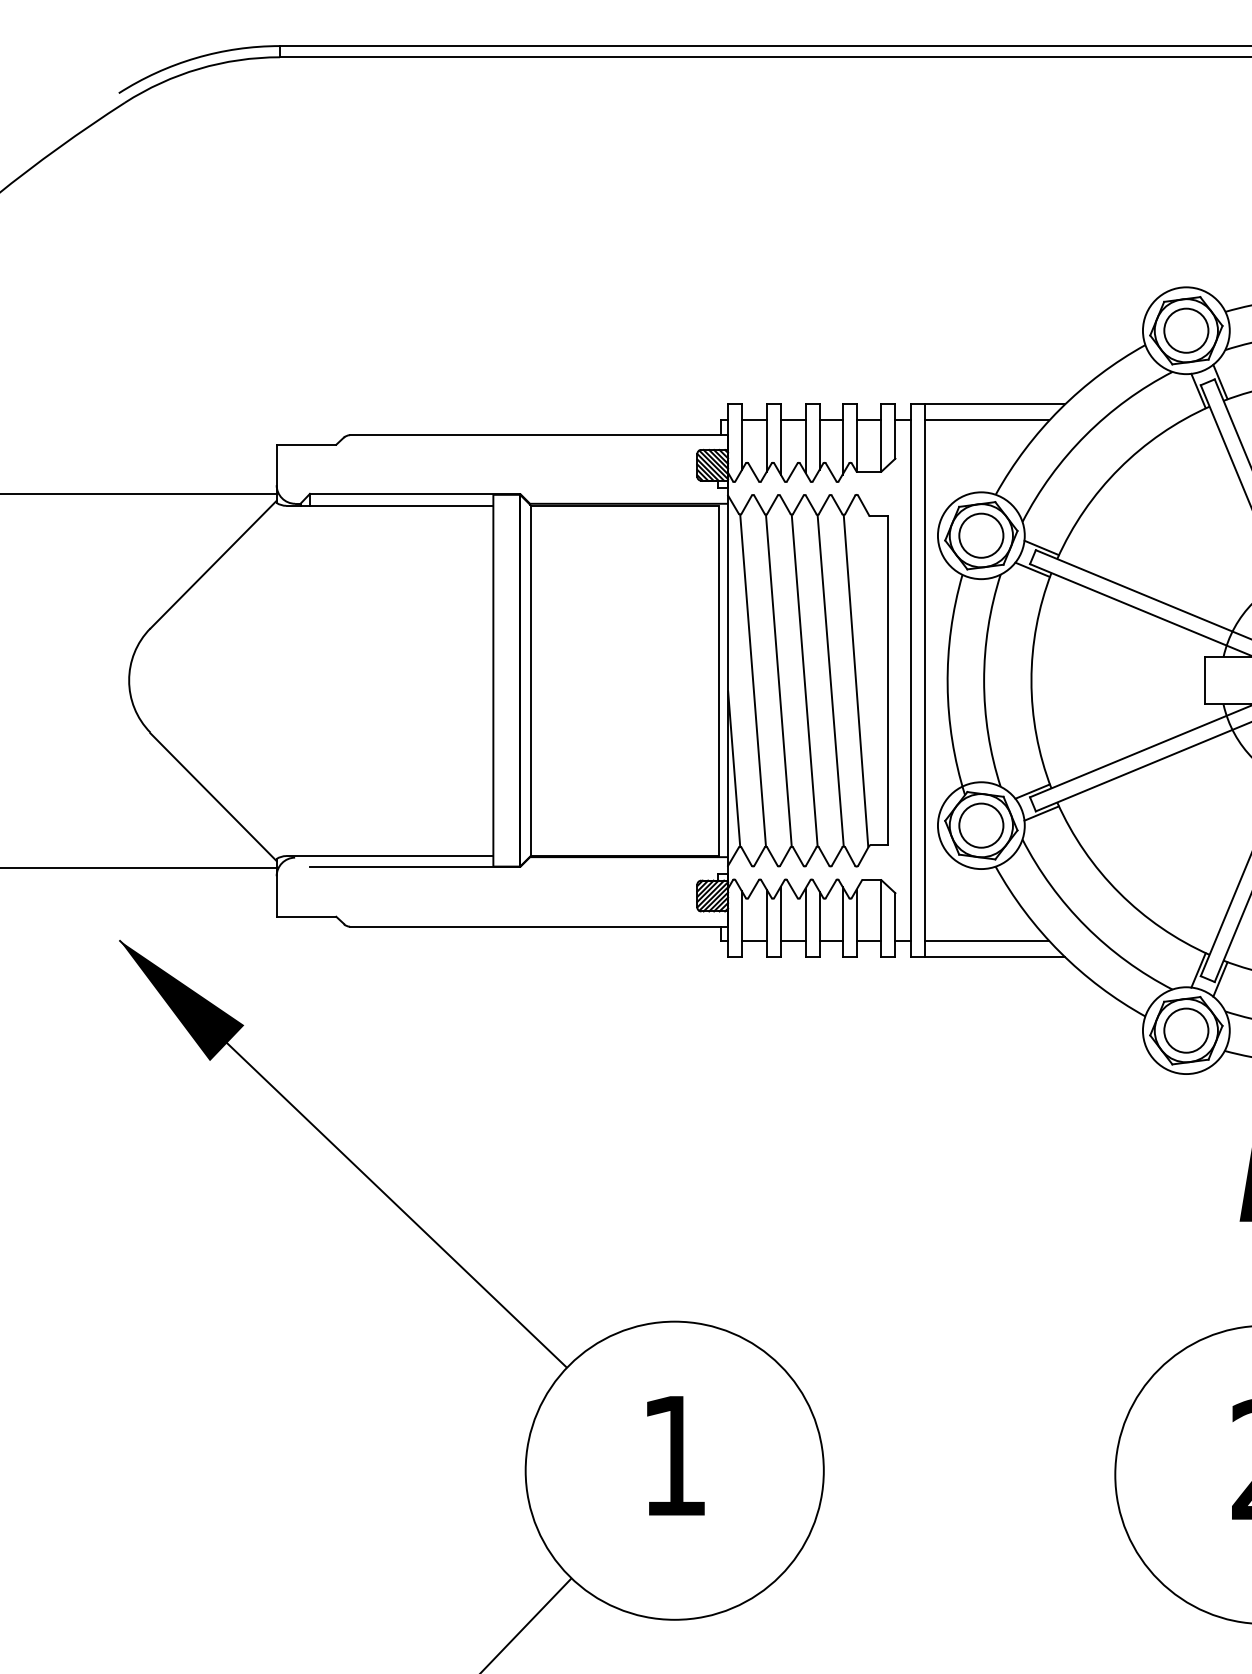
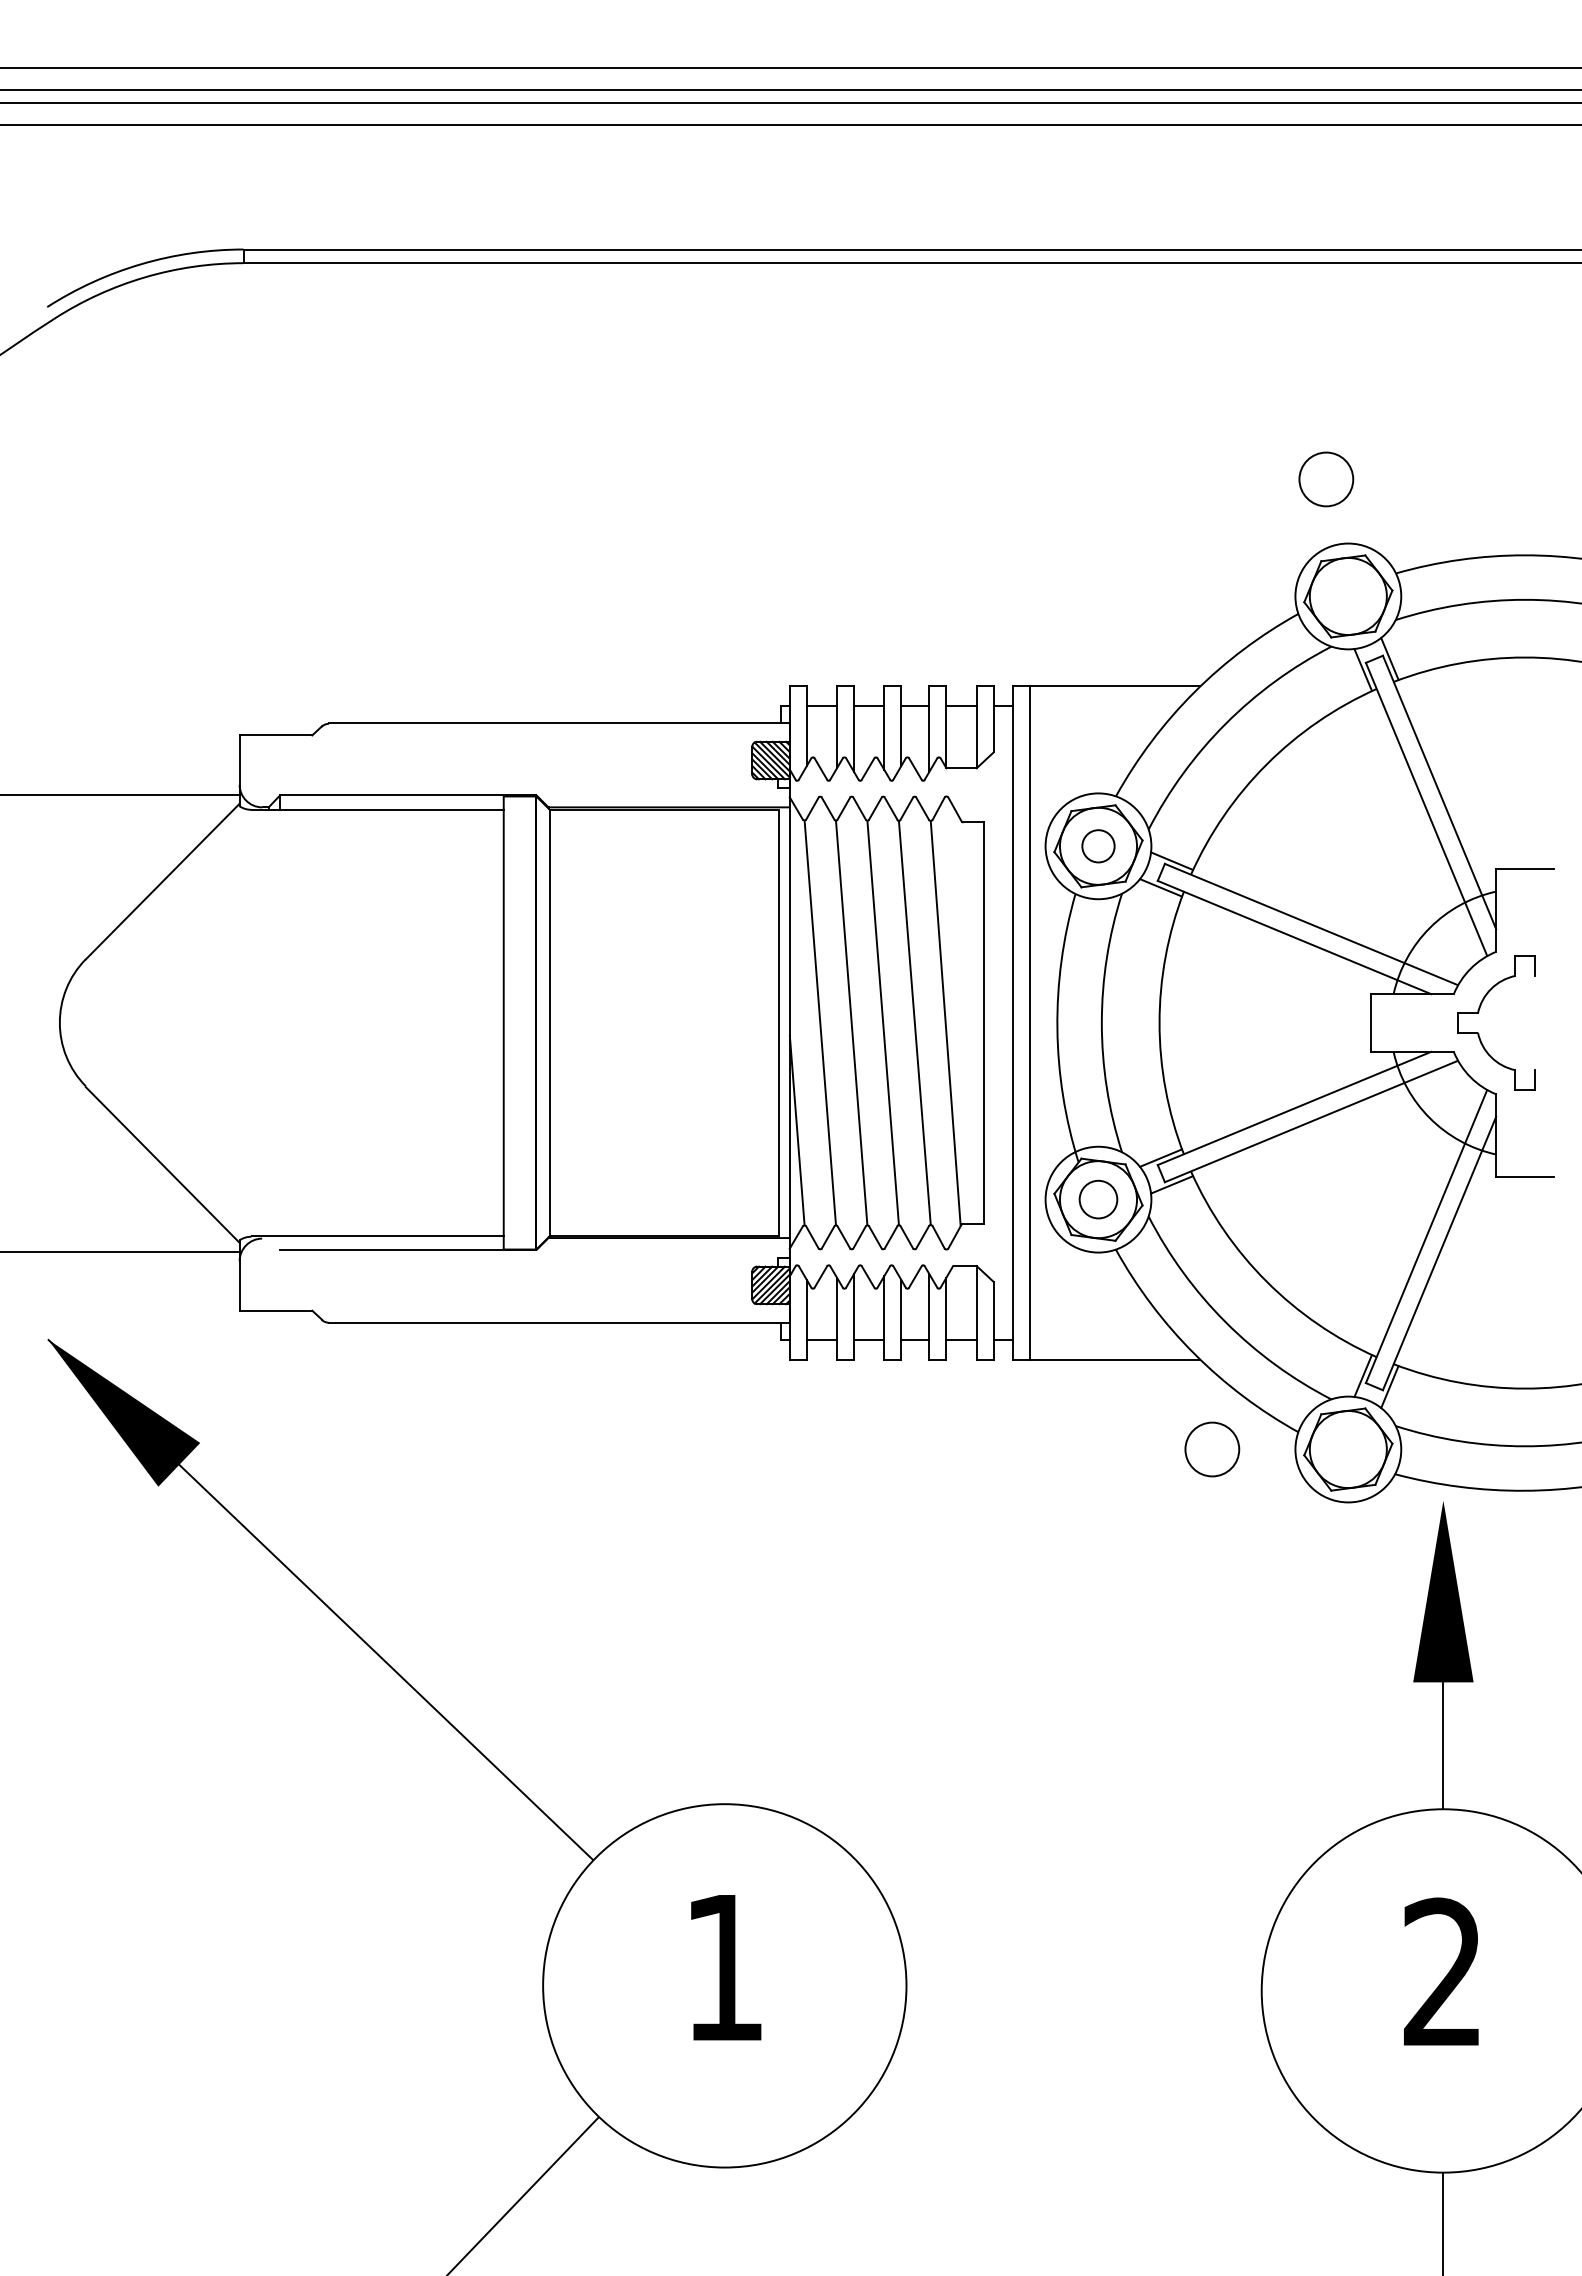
circle: (1186, 330) -> (1326, 479), moved
line: (987, 420) -> (1105, 705), removed
circle: (981, 535) -> (1098, 846), size x0.6
circle: (981, 825) -> (1098, 1199), size x0.7
line: (987, 941) -> (1105, 1340), removed
circle: (1186, 1030) -> (1212, 1449), moved

